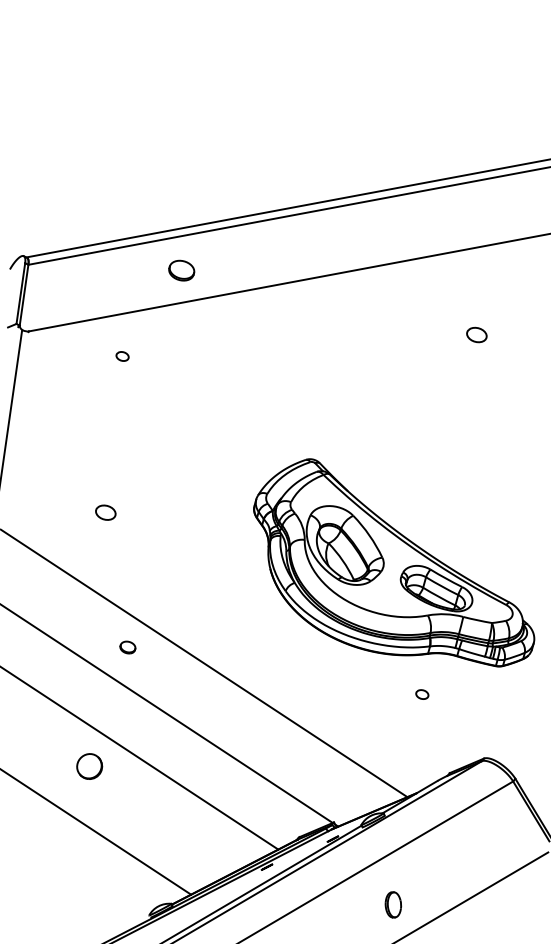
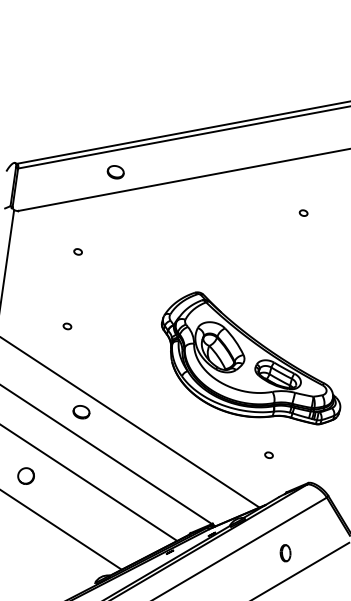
part: (476, 333) -> (303, 212), size x0.62
part: (121, 355) -> (77, 251), moved
part: (105, 512) -> (67, 326), size x0.62
part: (127, 647) -> (81, 412), size x1.67
part: (421, 693) -> (268, 454), moved
part: (88, 765) -> (25, 475), moved
part: (393, 905) -> (285, 553), moved

